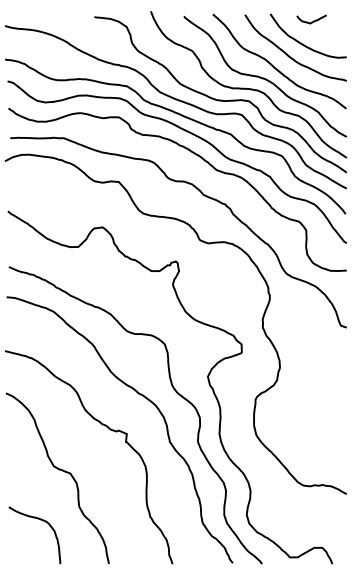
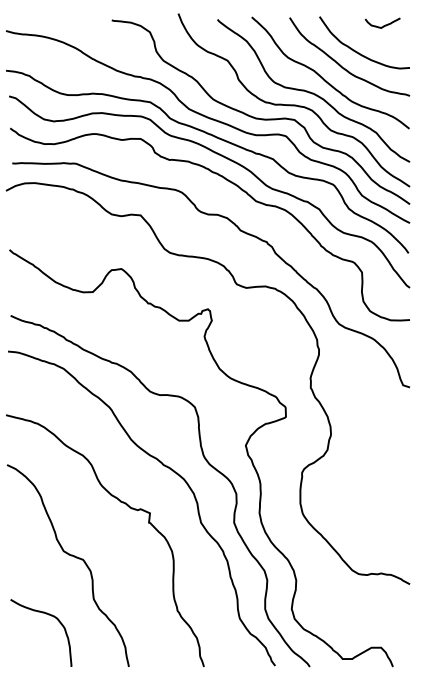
curve: (311, 21) -> (382, 25), moved

